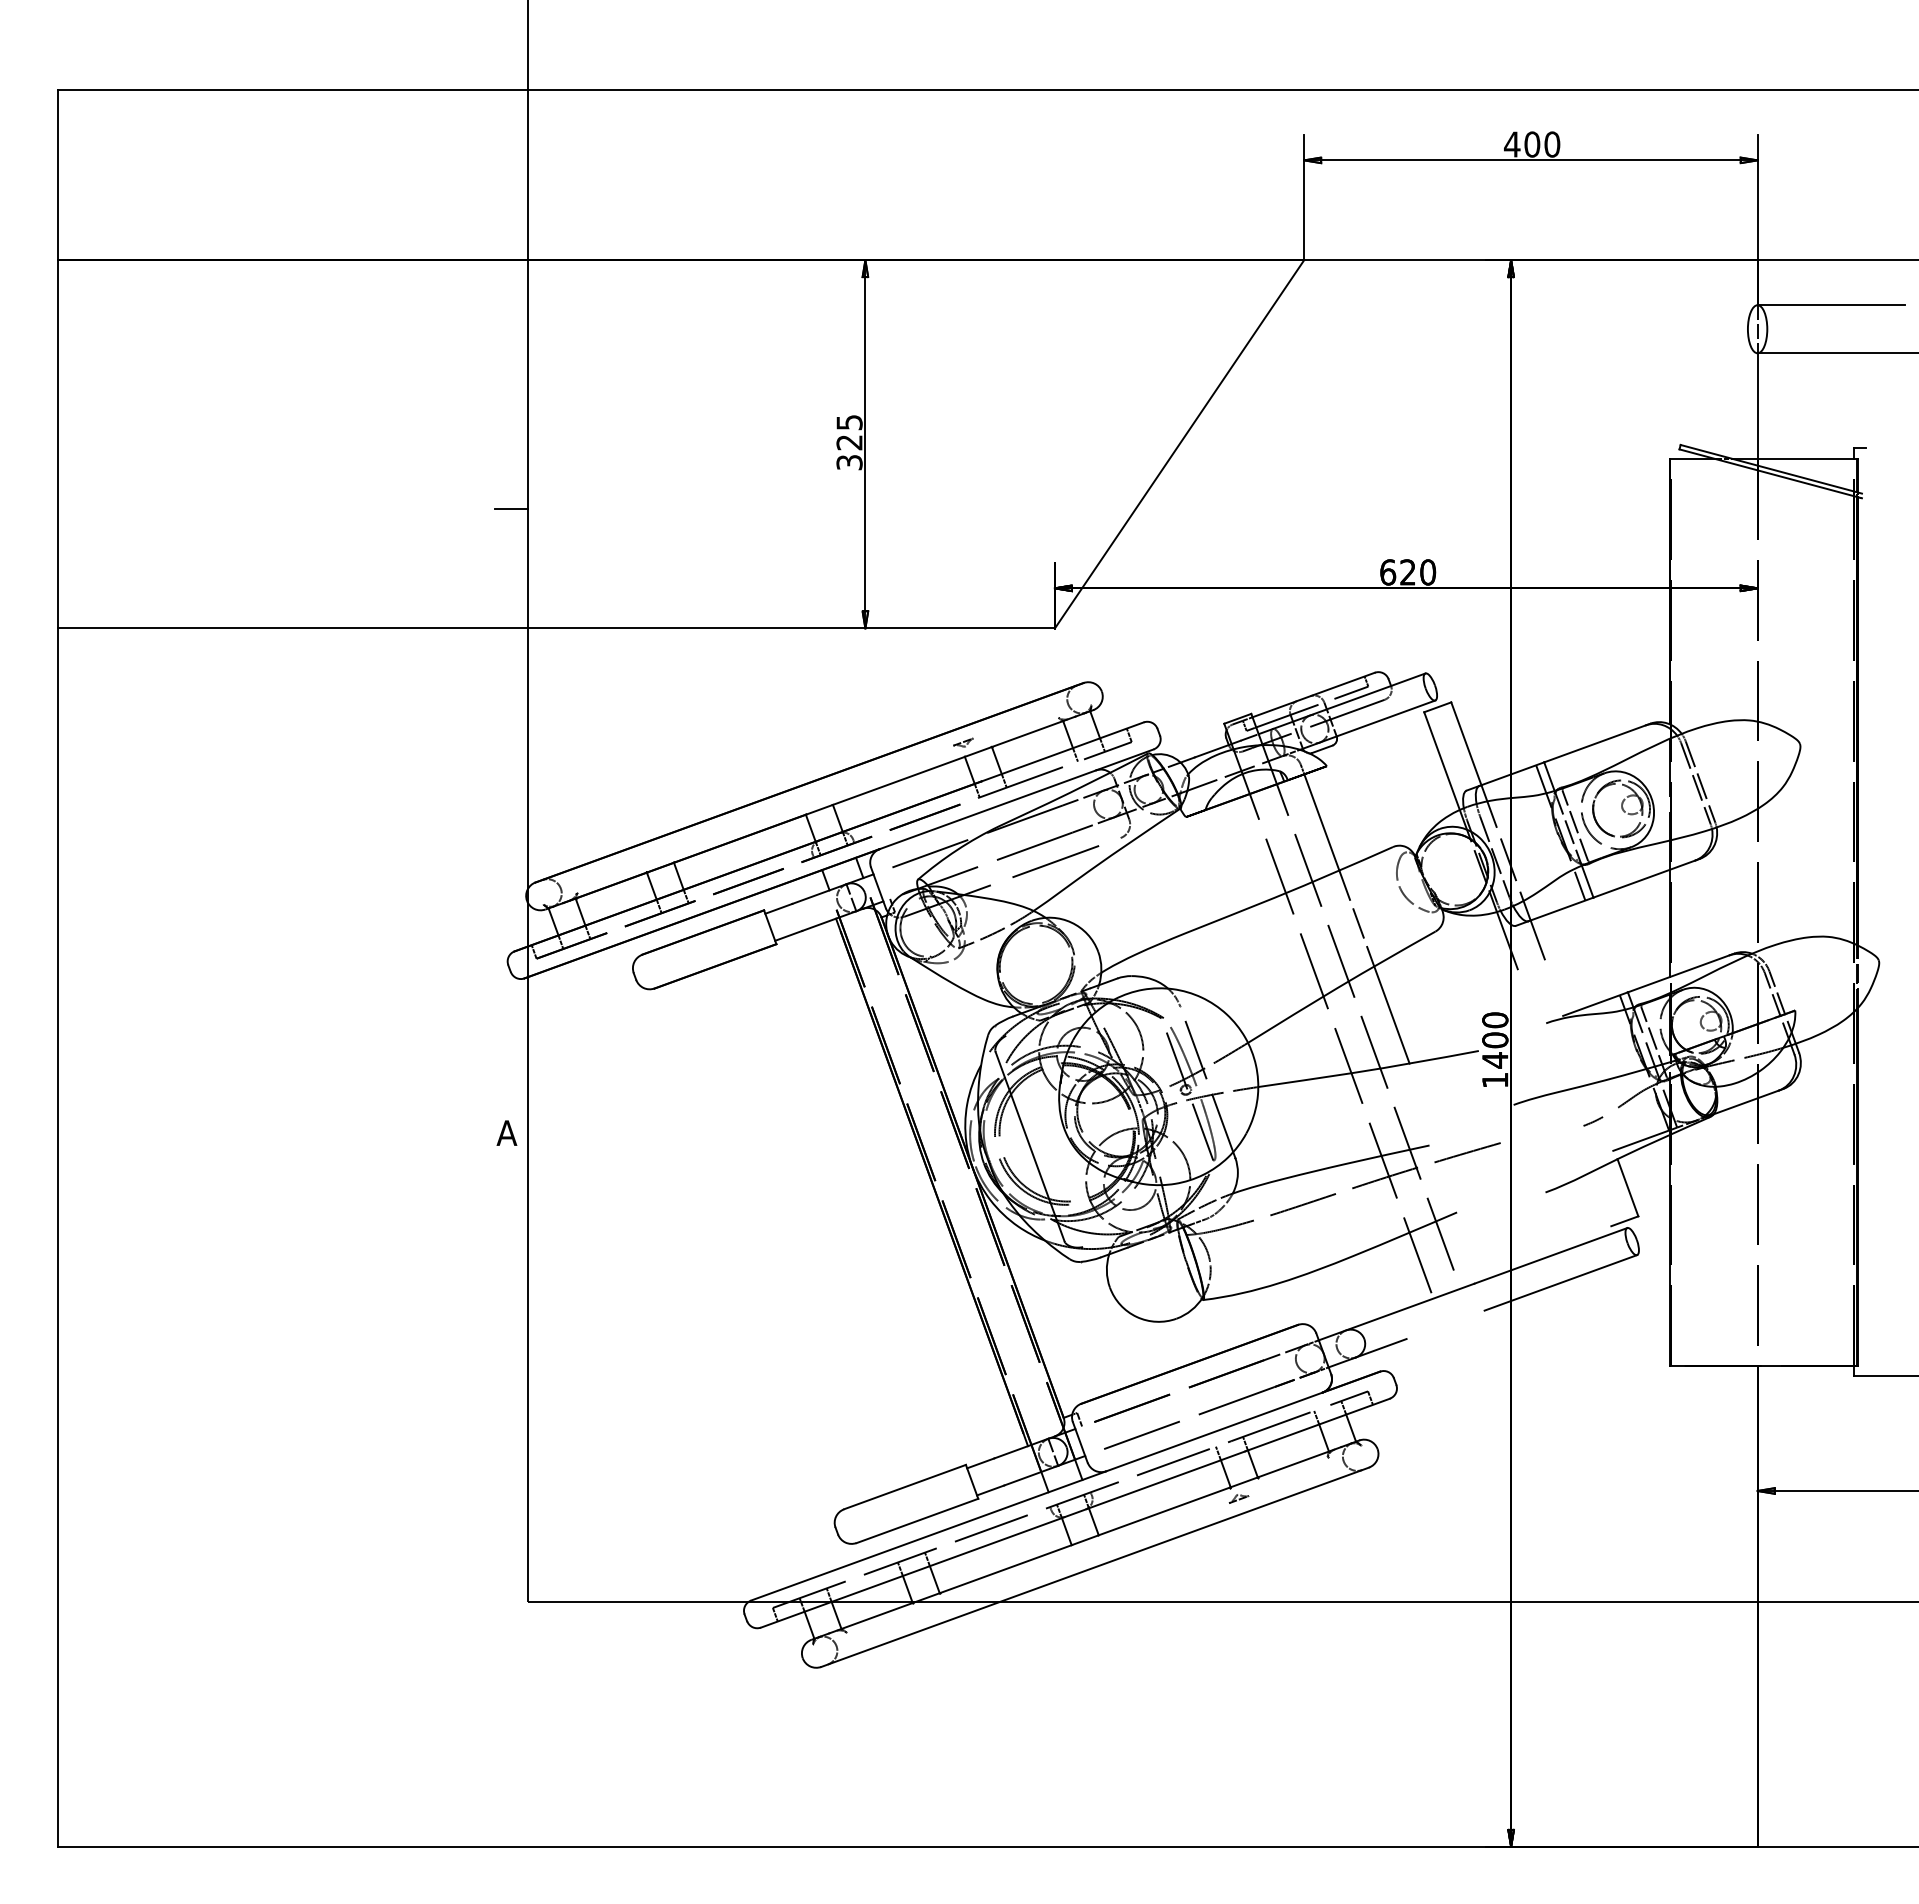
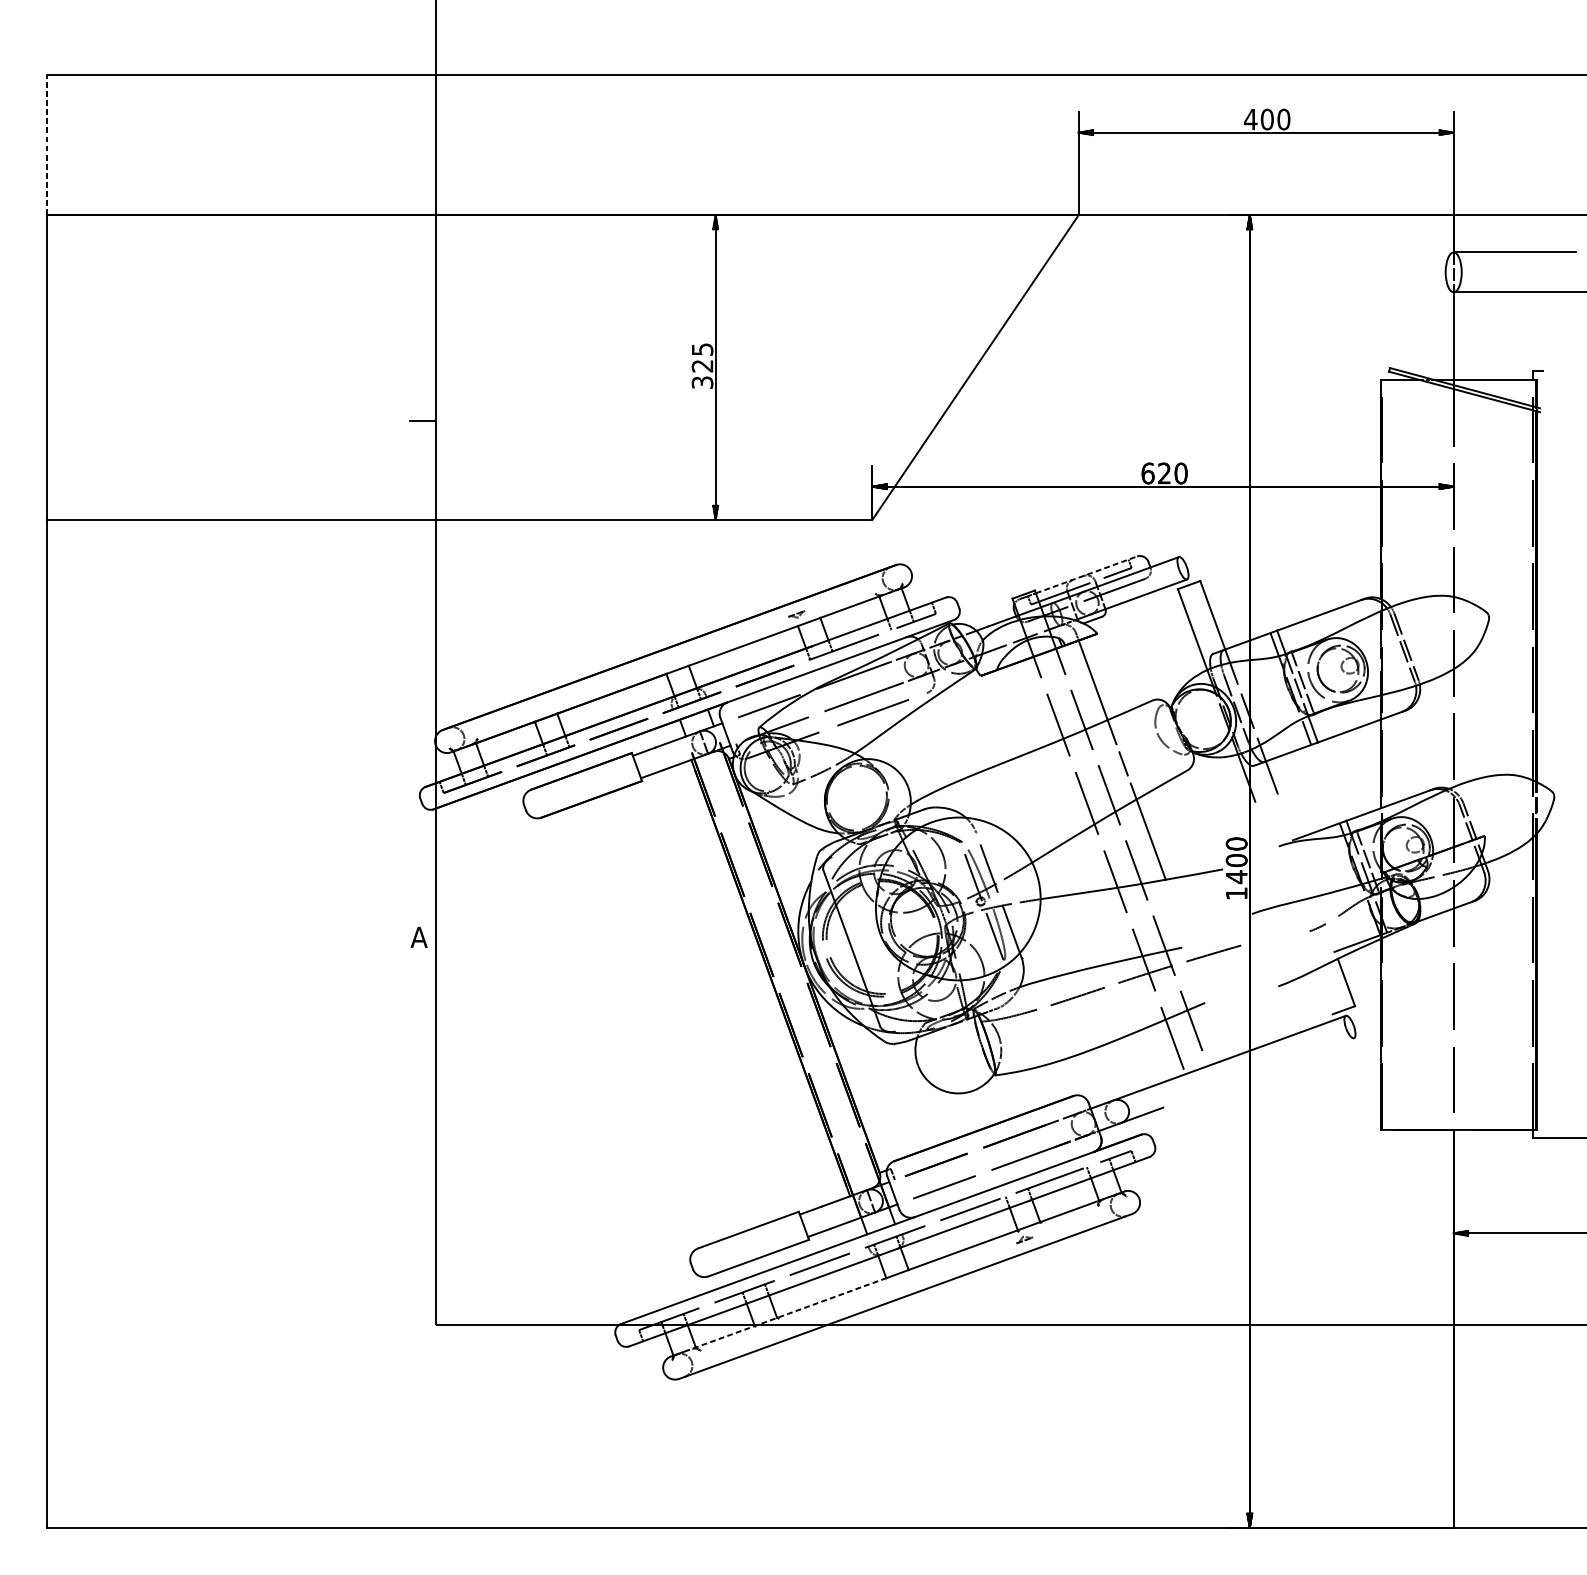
line: (57, 174) -> (47, 144), solid -> dashed
line: (1314, 694) -> (1087, 574), solid -> dashed
line: (1560, 1282) -> (1290, 1060), removed
line: (950, 1589) -> (786, 1314), solid -> dashed

